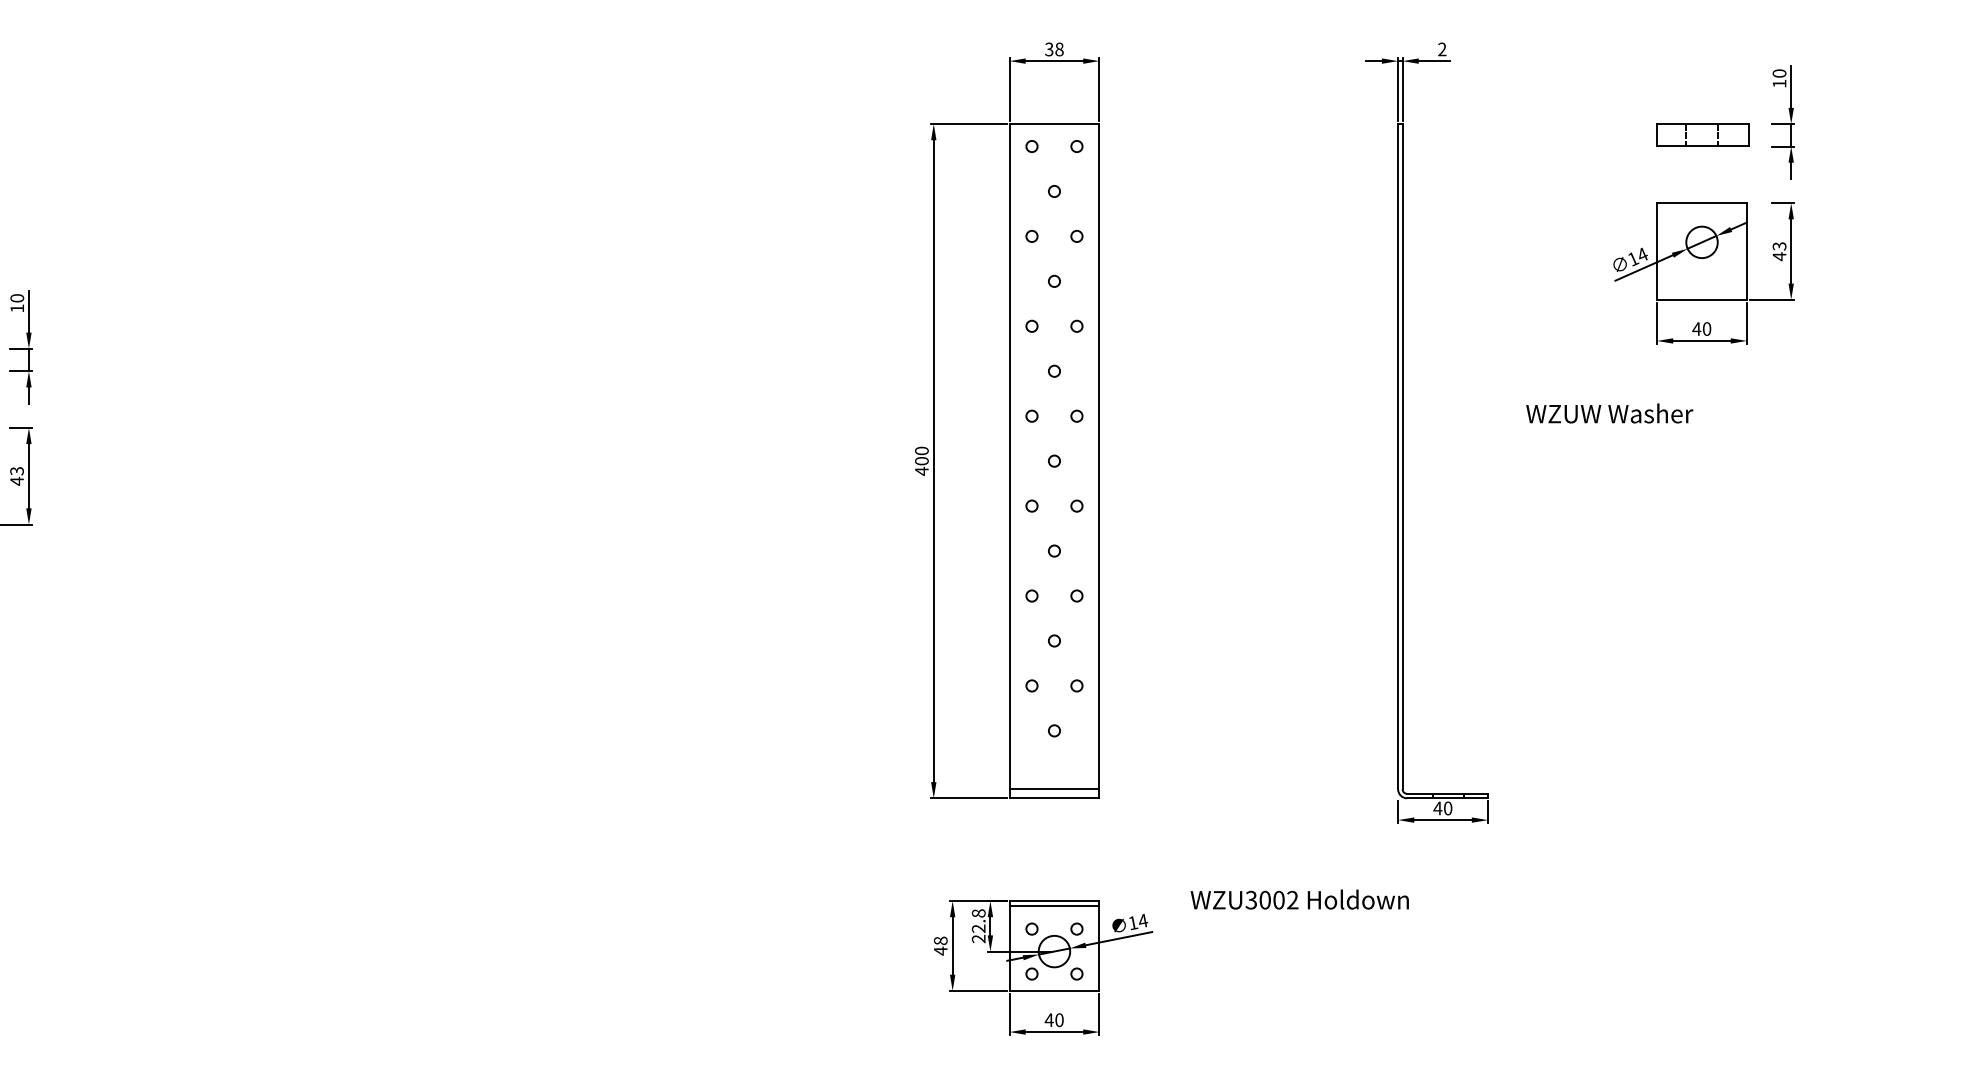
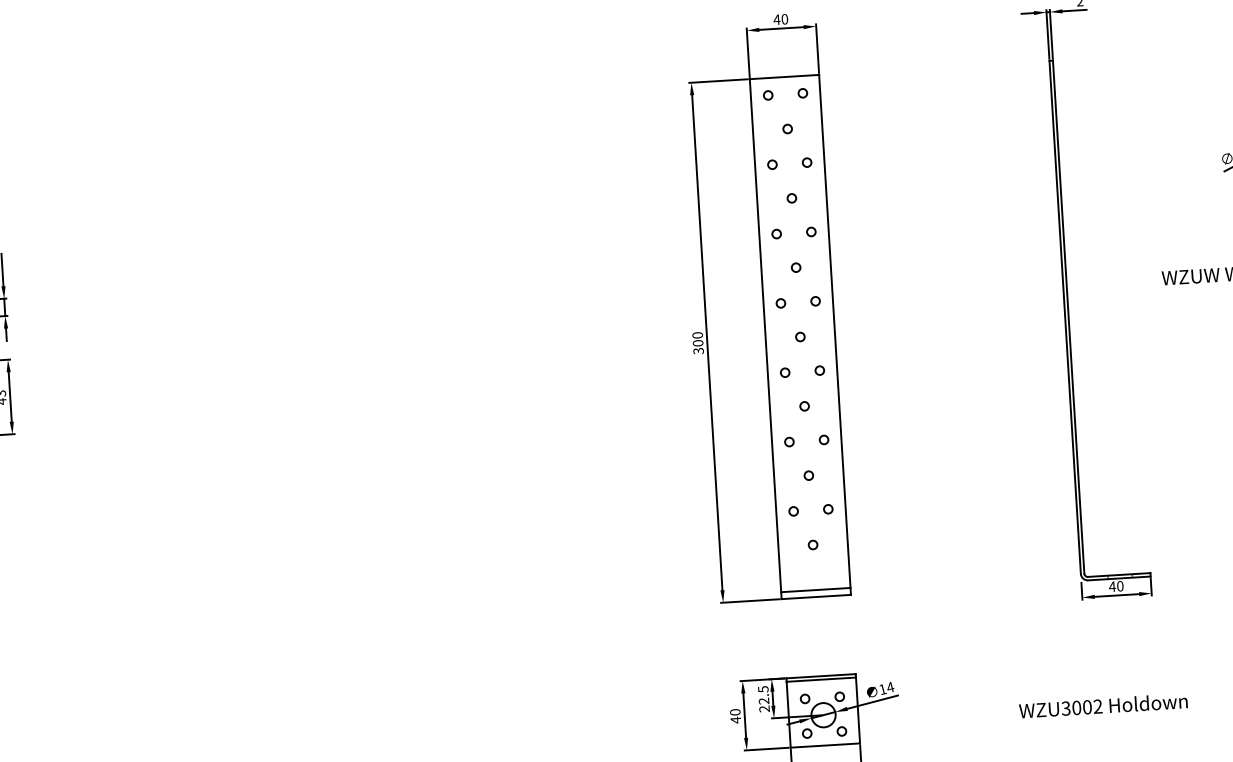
text: (1053, 49) -> (780, 19), 38 -> 40
text: (921, 471) -> (698, 351), 400 -> 300
text: (1299, 899) -> (1103, 705), moved
text: (978, 913) -> (763, 689), 22.8 -> 22.5
text: (940, 940) -> (735, 712), 48 -> 40

